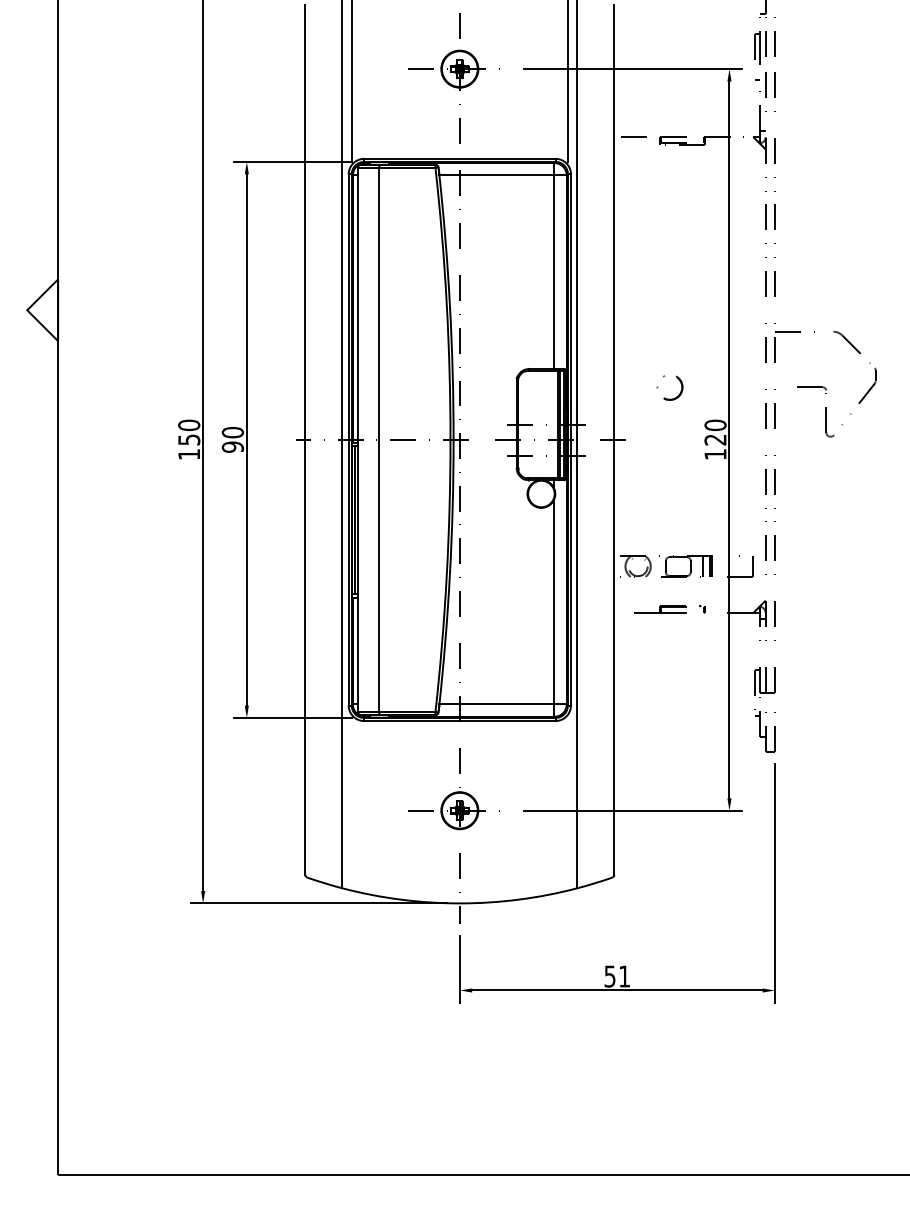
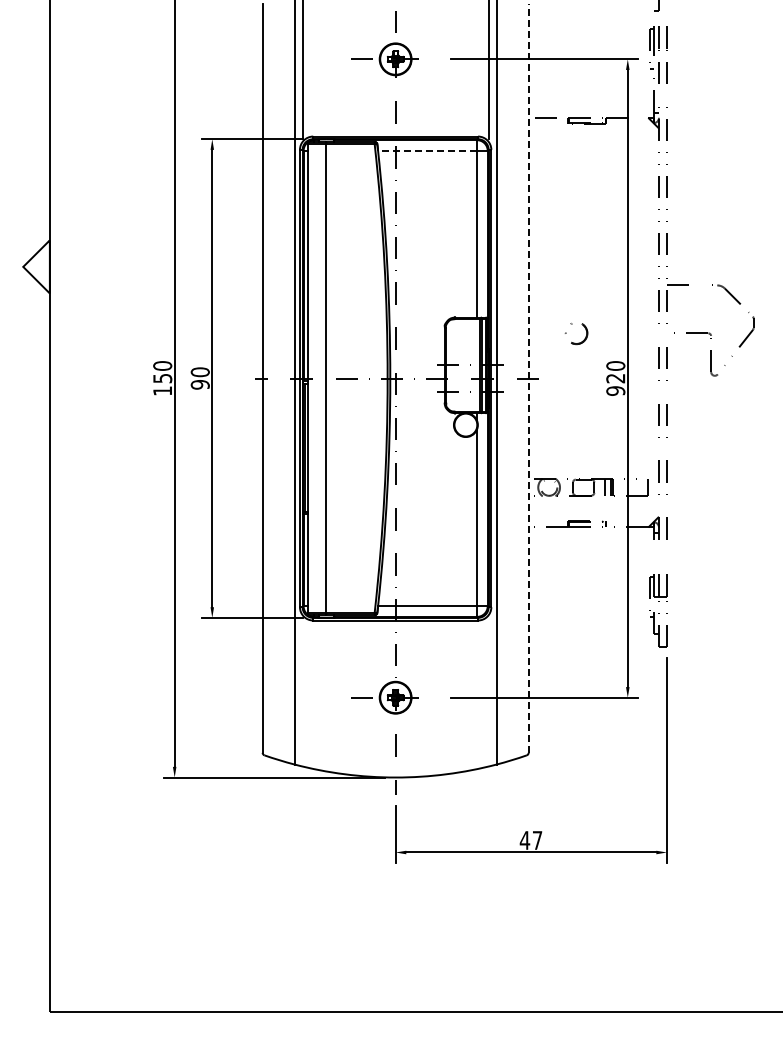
line: (496, 175) -> (427, 150), solid -> dashed
line: (614, 439) -> (528, 378), solid -> dashed
text: (715, 453) -> (615, 390), 120 -> 920
text: (616, 976) -> (530, 840), 51 -> 47

